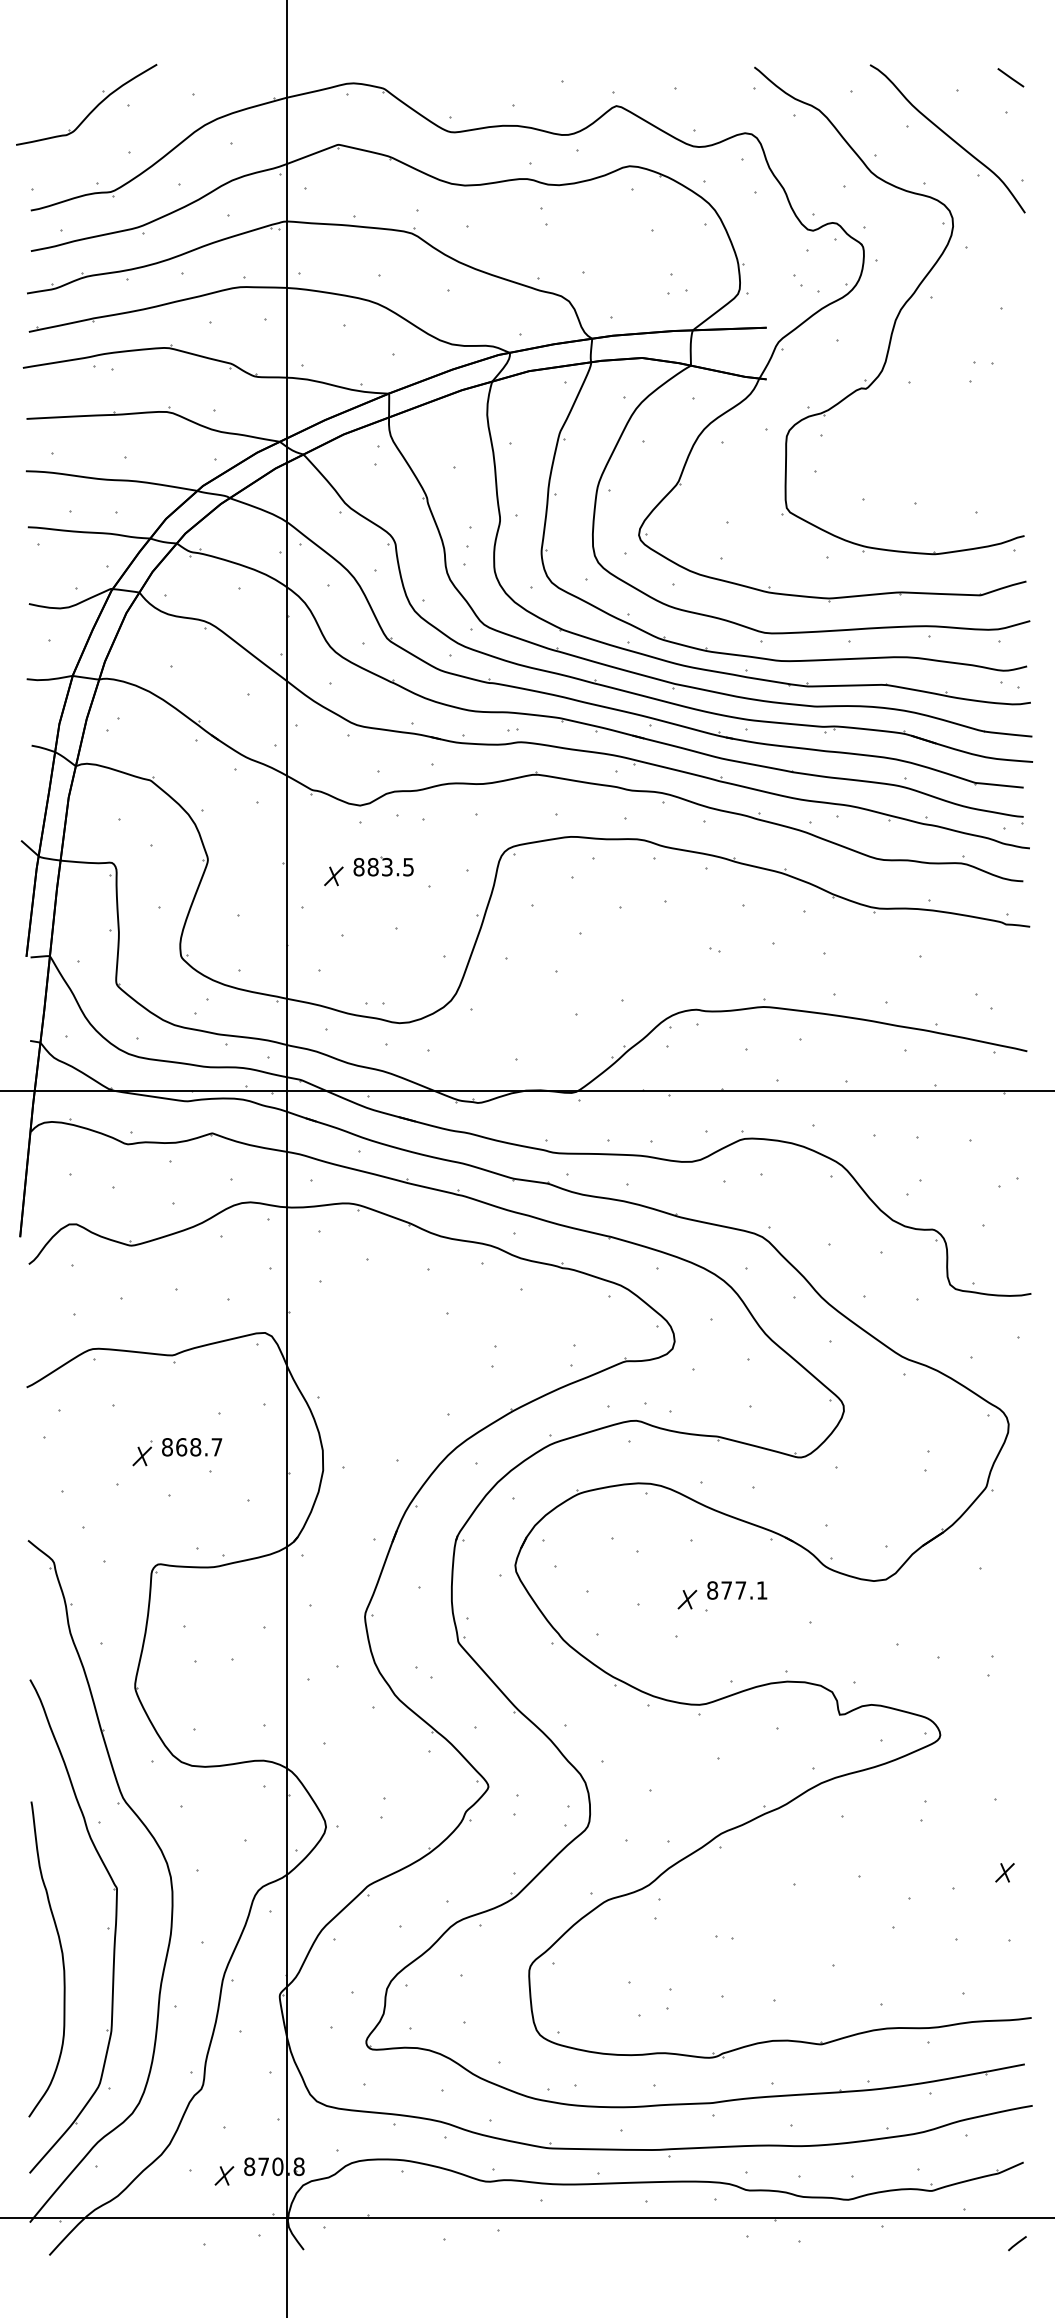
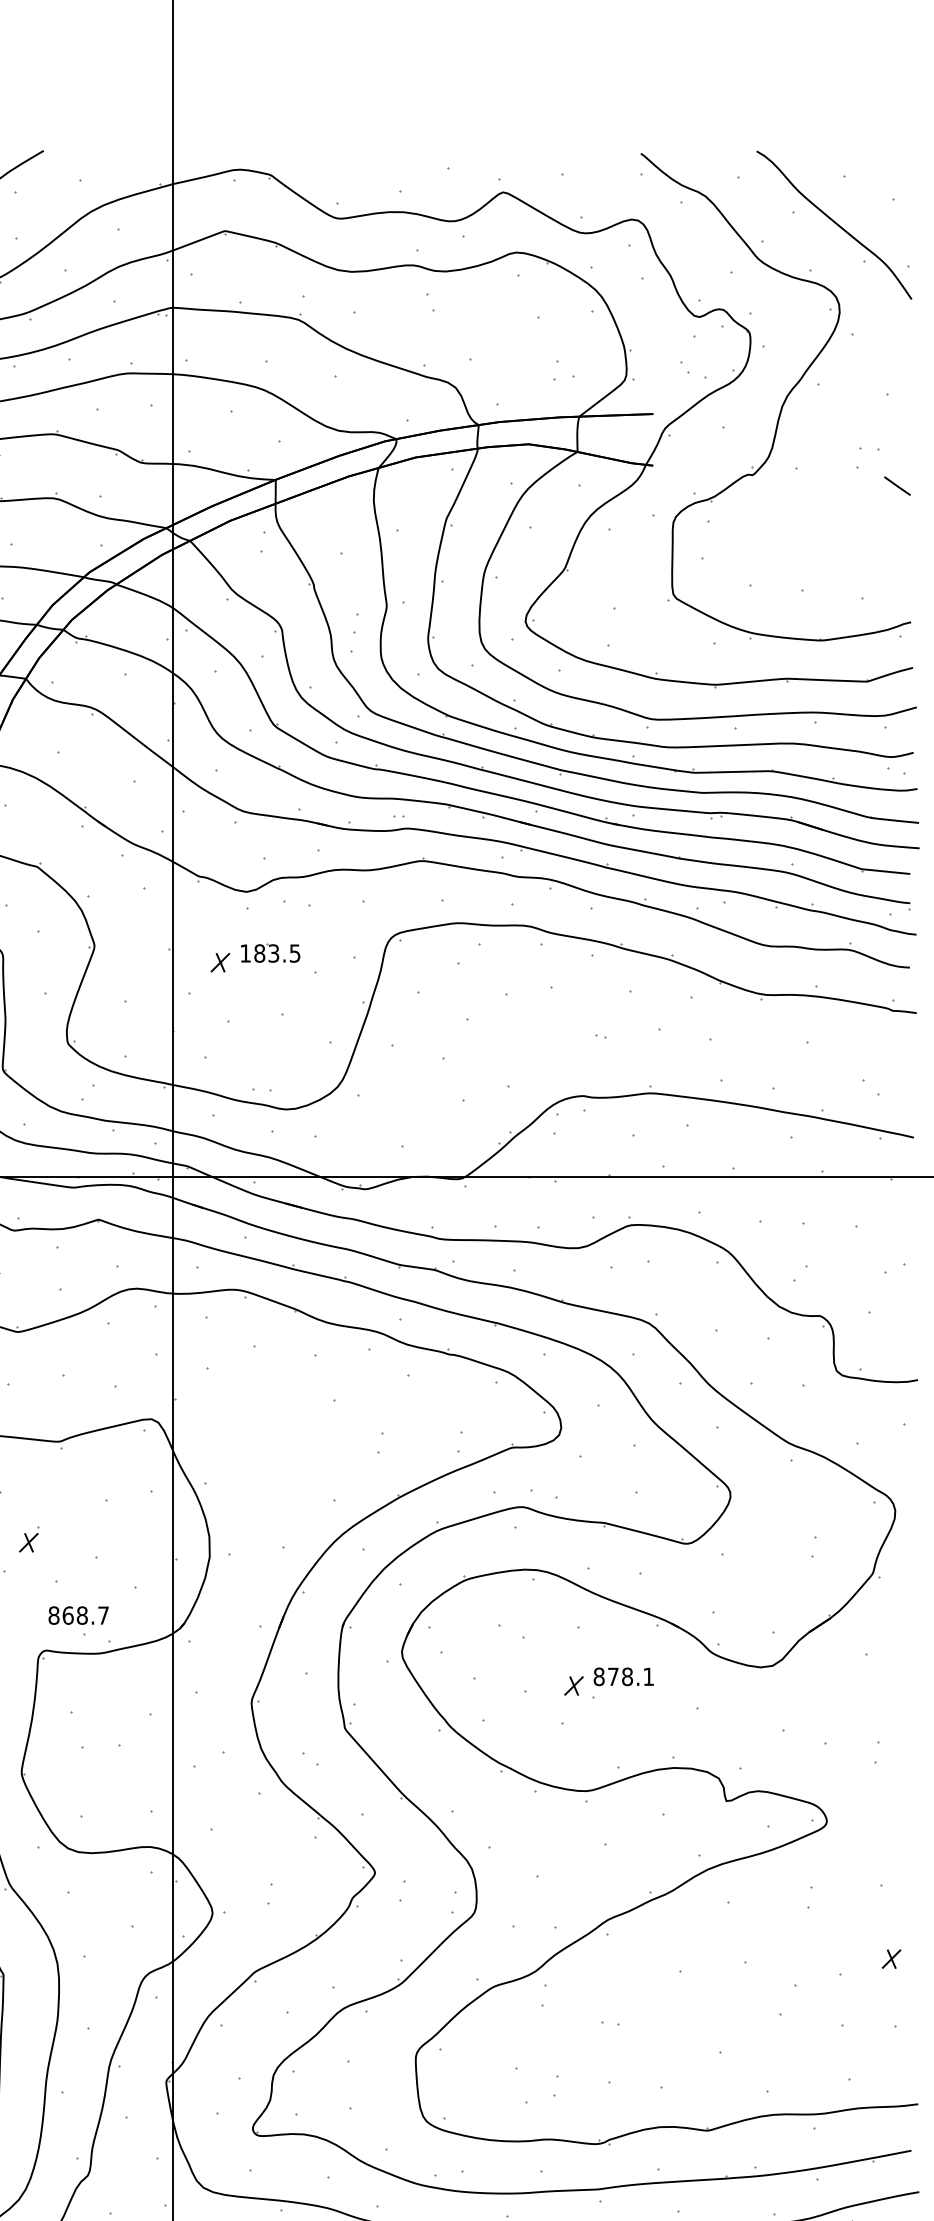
line: (1010, 77) -> (897, 485), moved
text: (358, 866) -> (245, 952), 883.5 -> 183.5
text: (192, 1447) -> (79, 1615), moved
text: (740, 1590) -> (627, 1676), 877.1 -> 878.1

